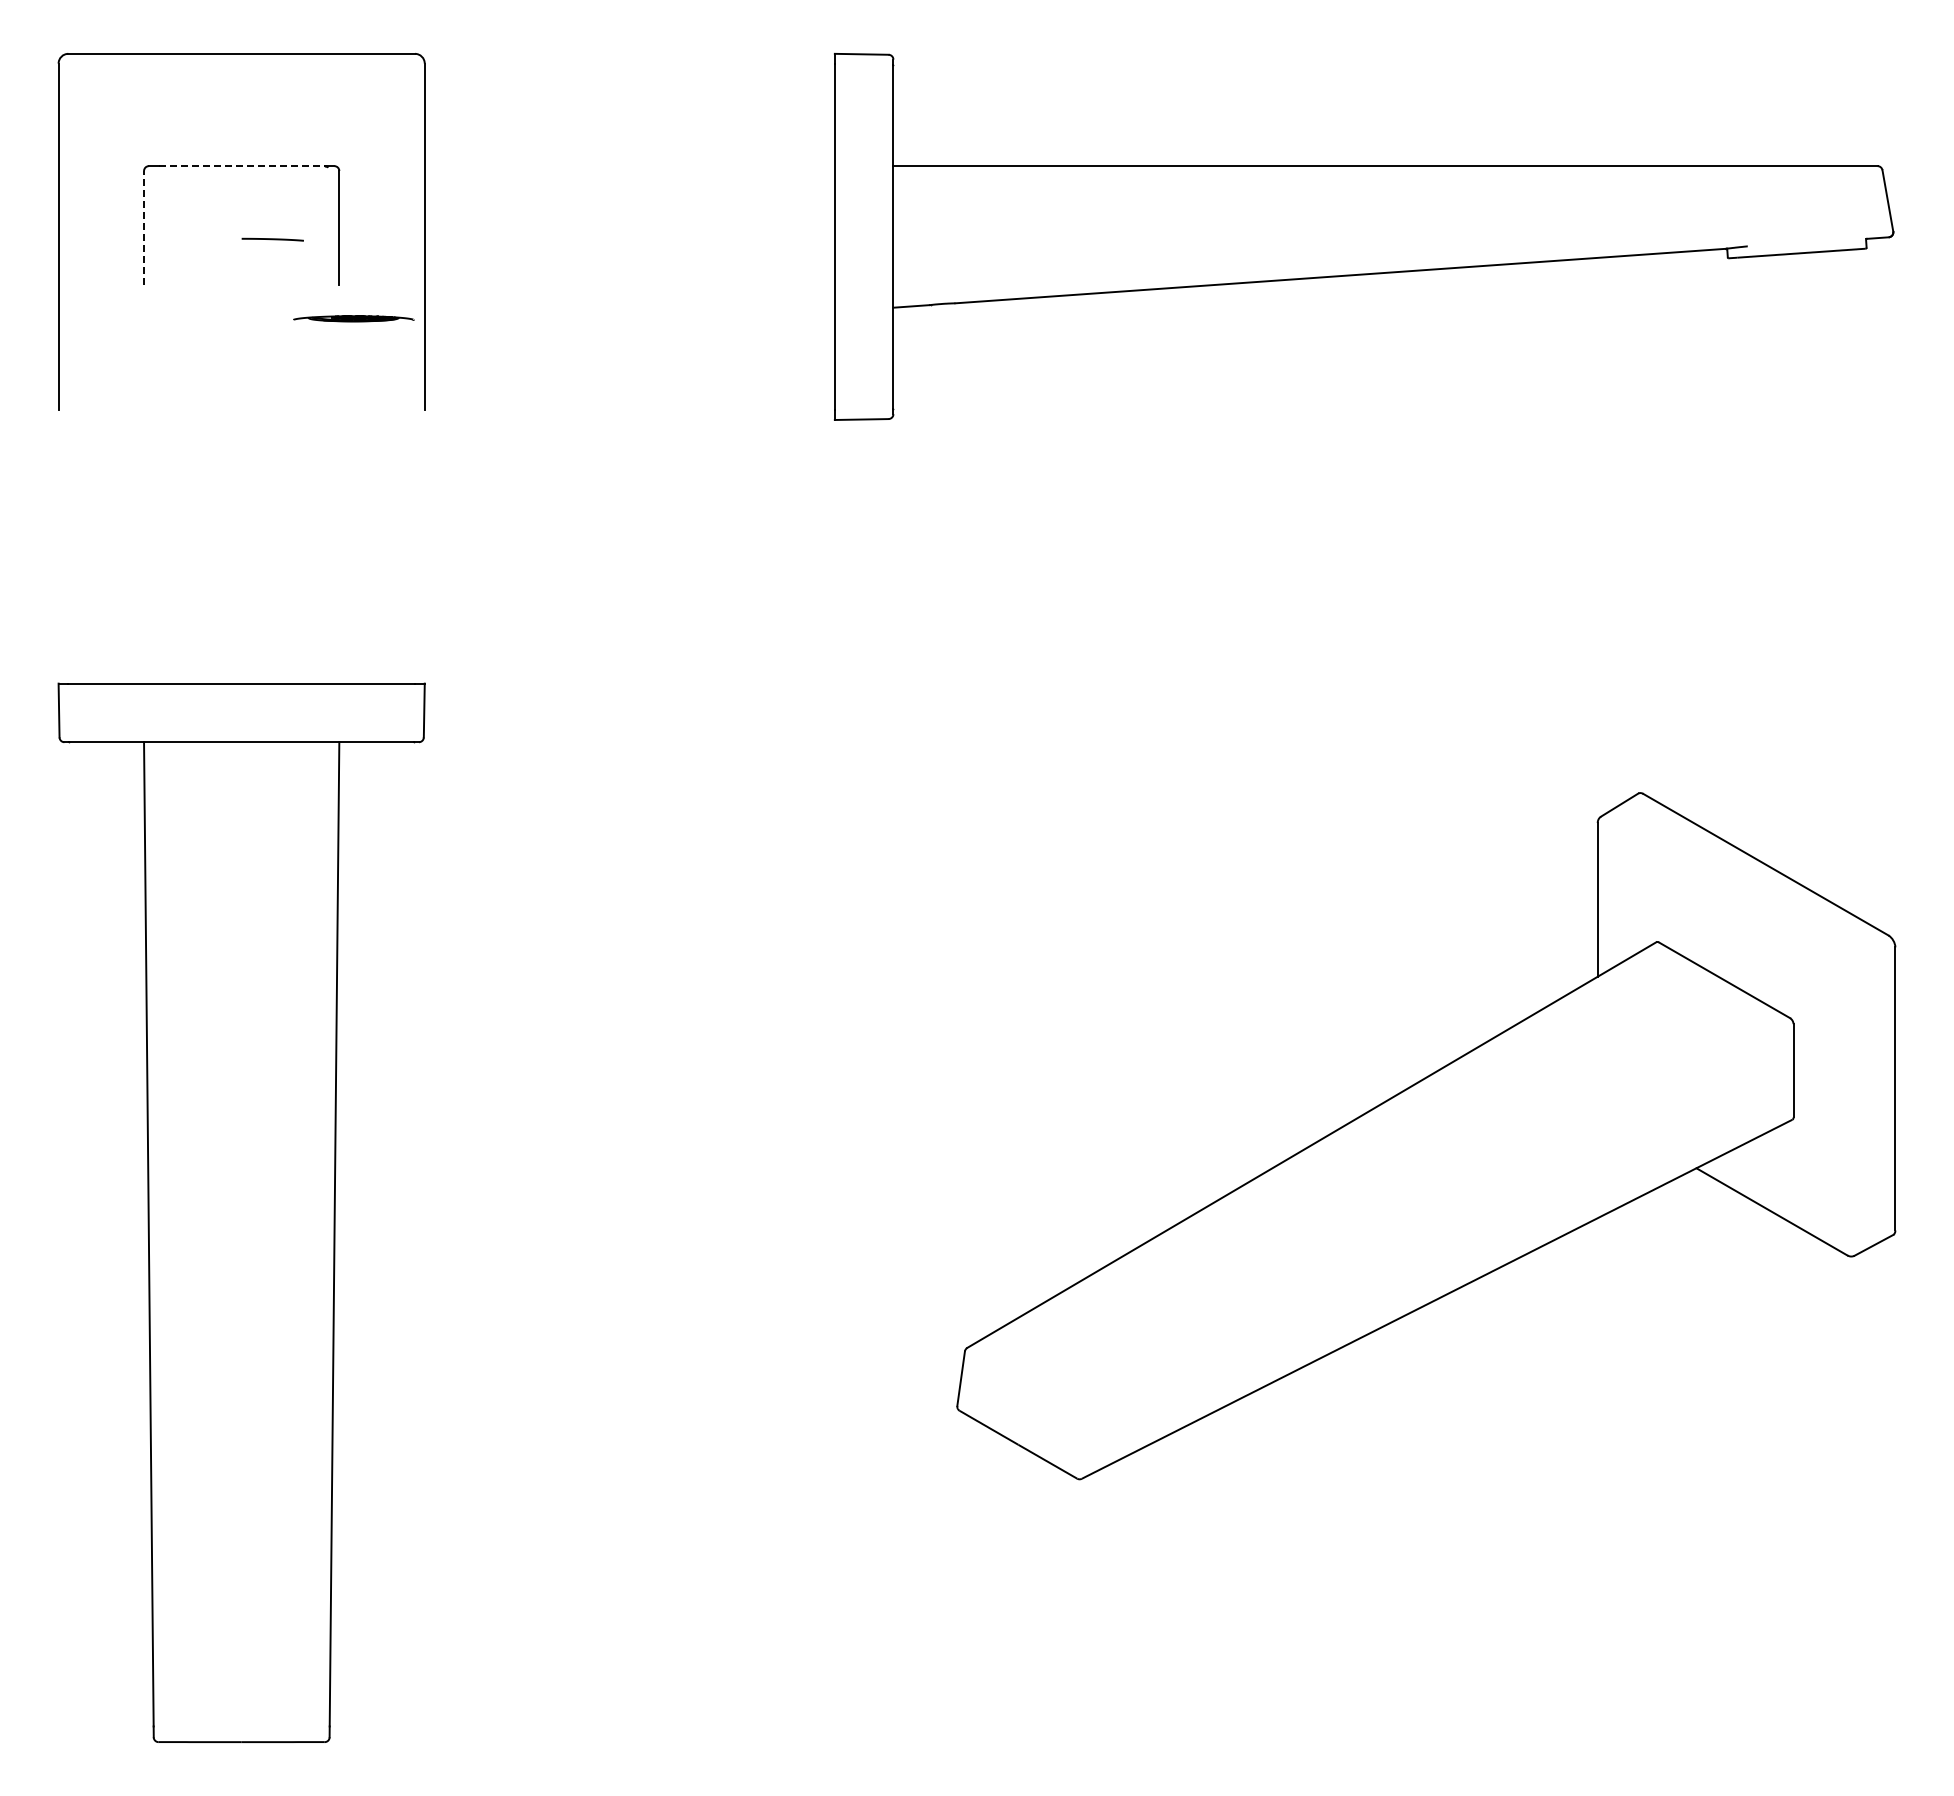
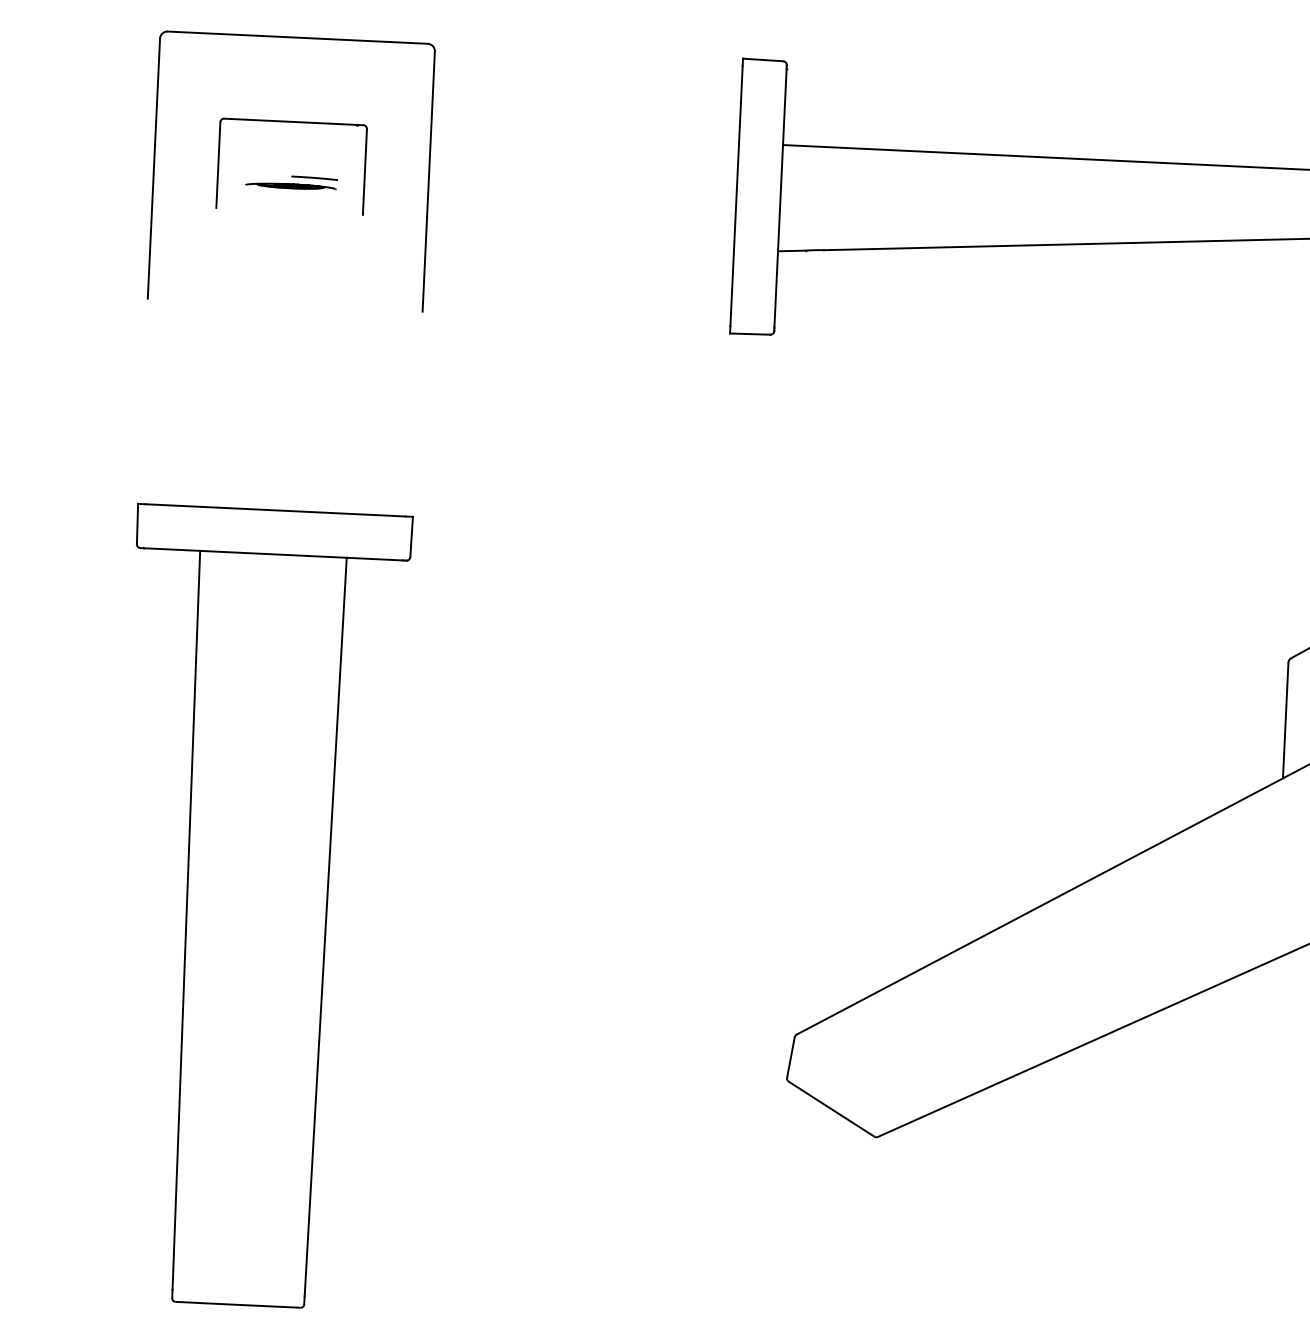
line: (242, 166) -> (294, 122), dashed -> solid
line: (144, 227) -> (218, 164), dashed -> solid
part: (353, 318) -> (290, 186), moved

